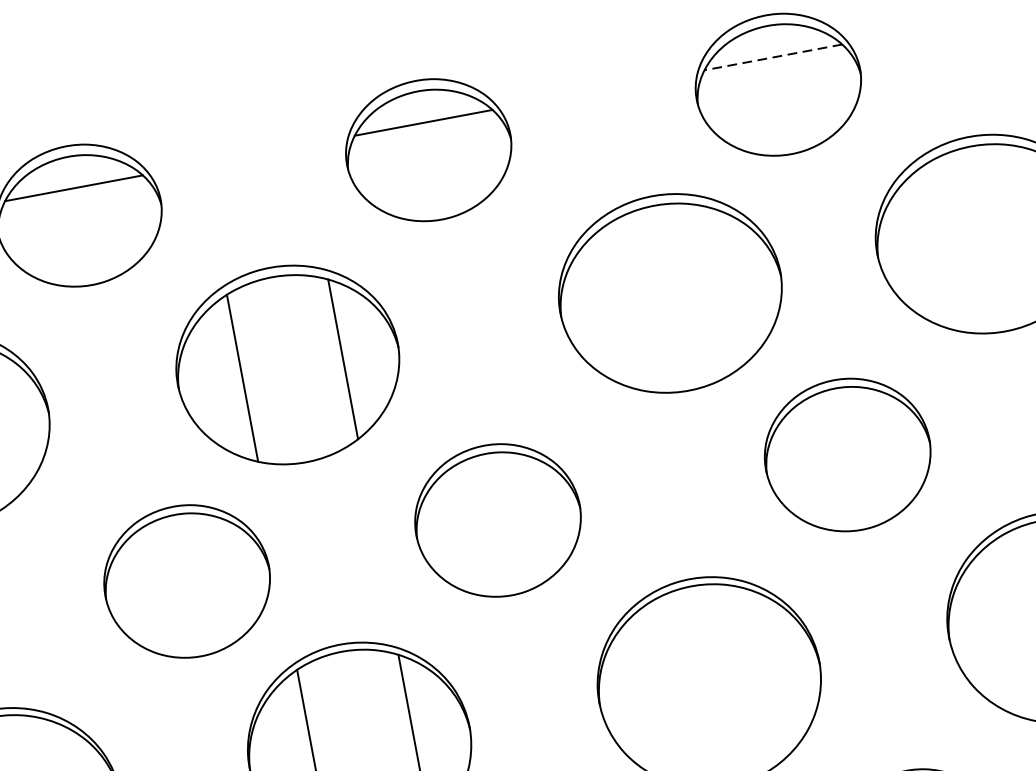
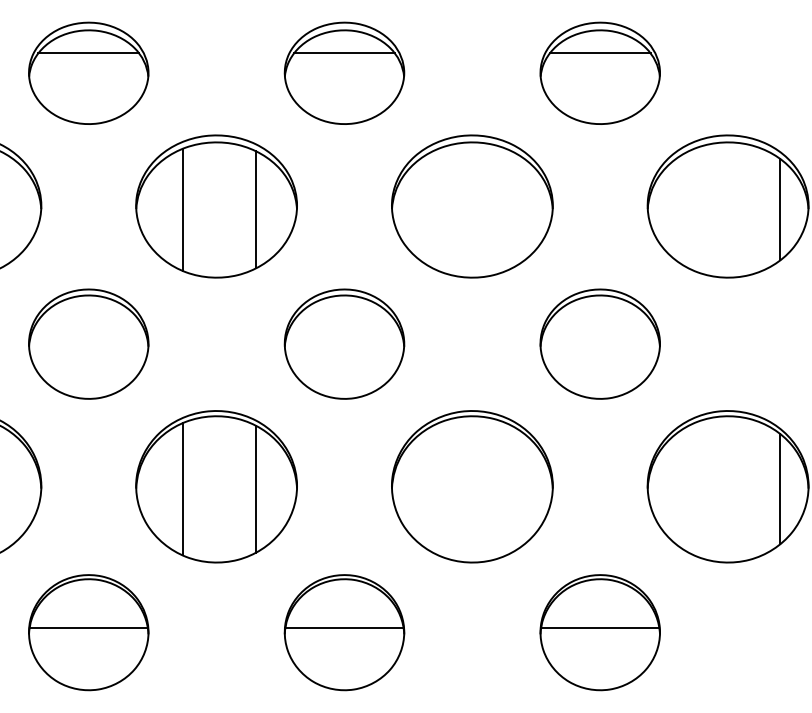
line: (772, 57) -> (599, 53), dashed -> solid
part: (670, 293) -> (472, 206), moved
part: (186, 580) -> (88, 343), moved

